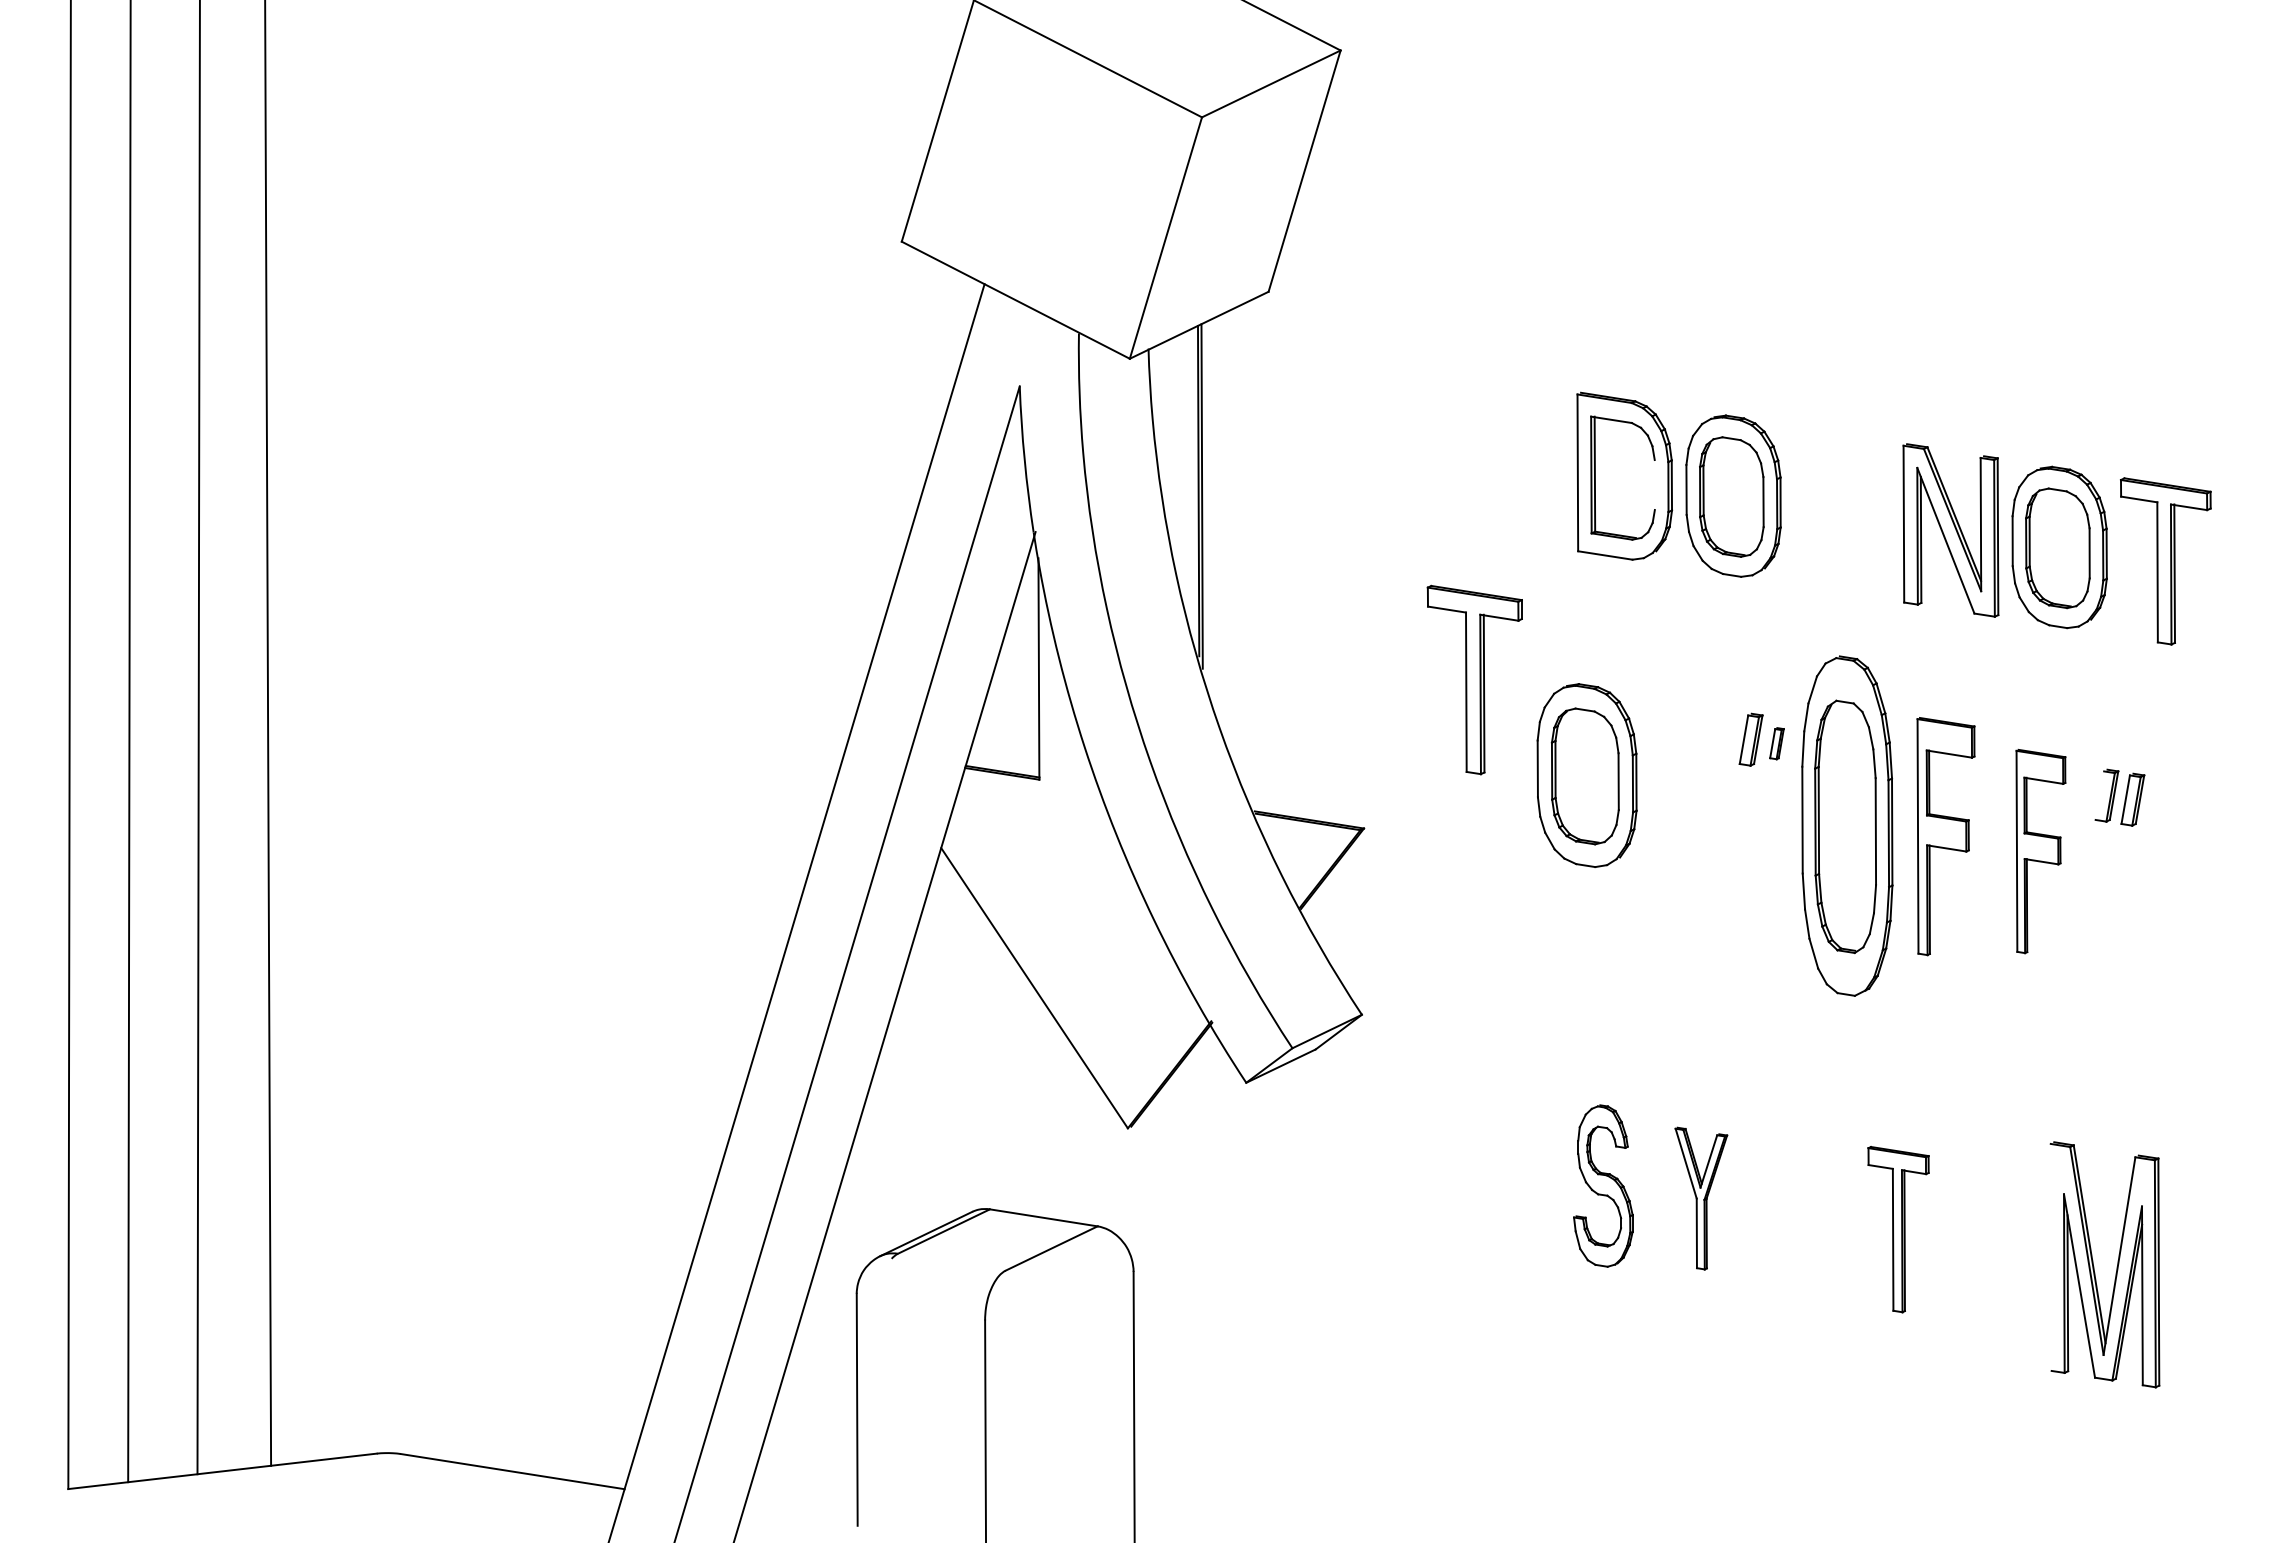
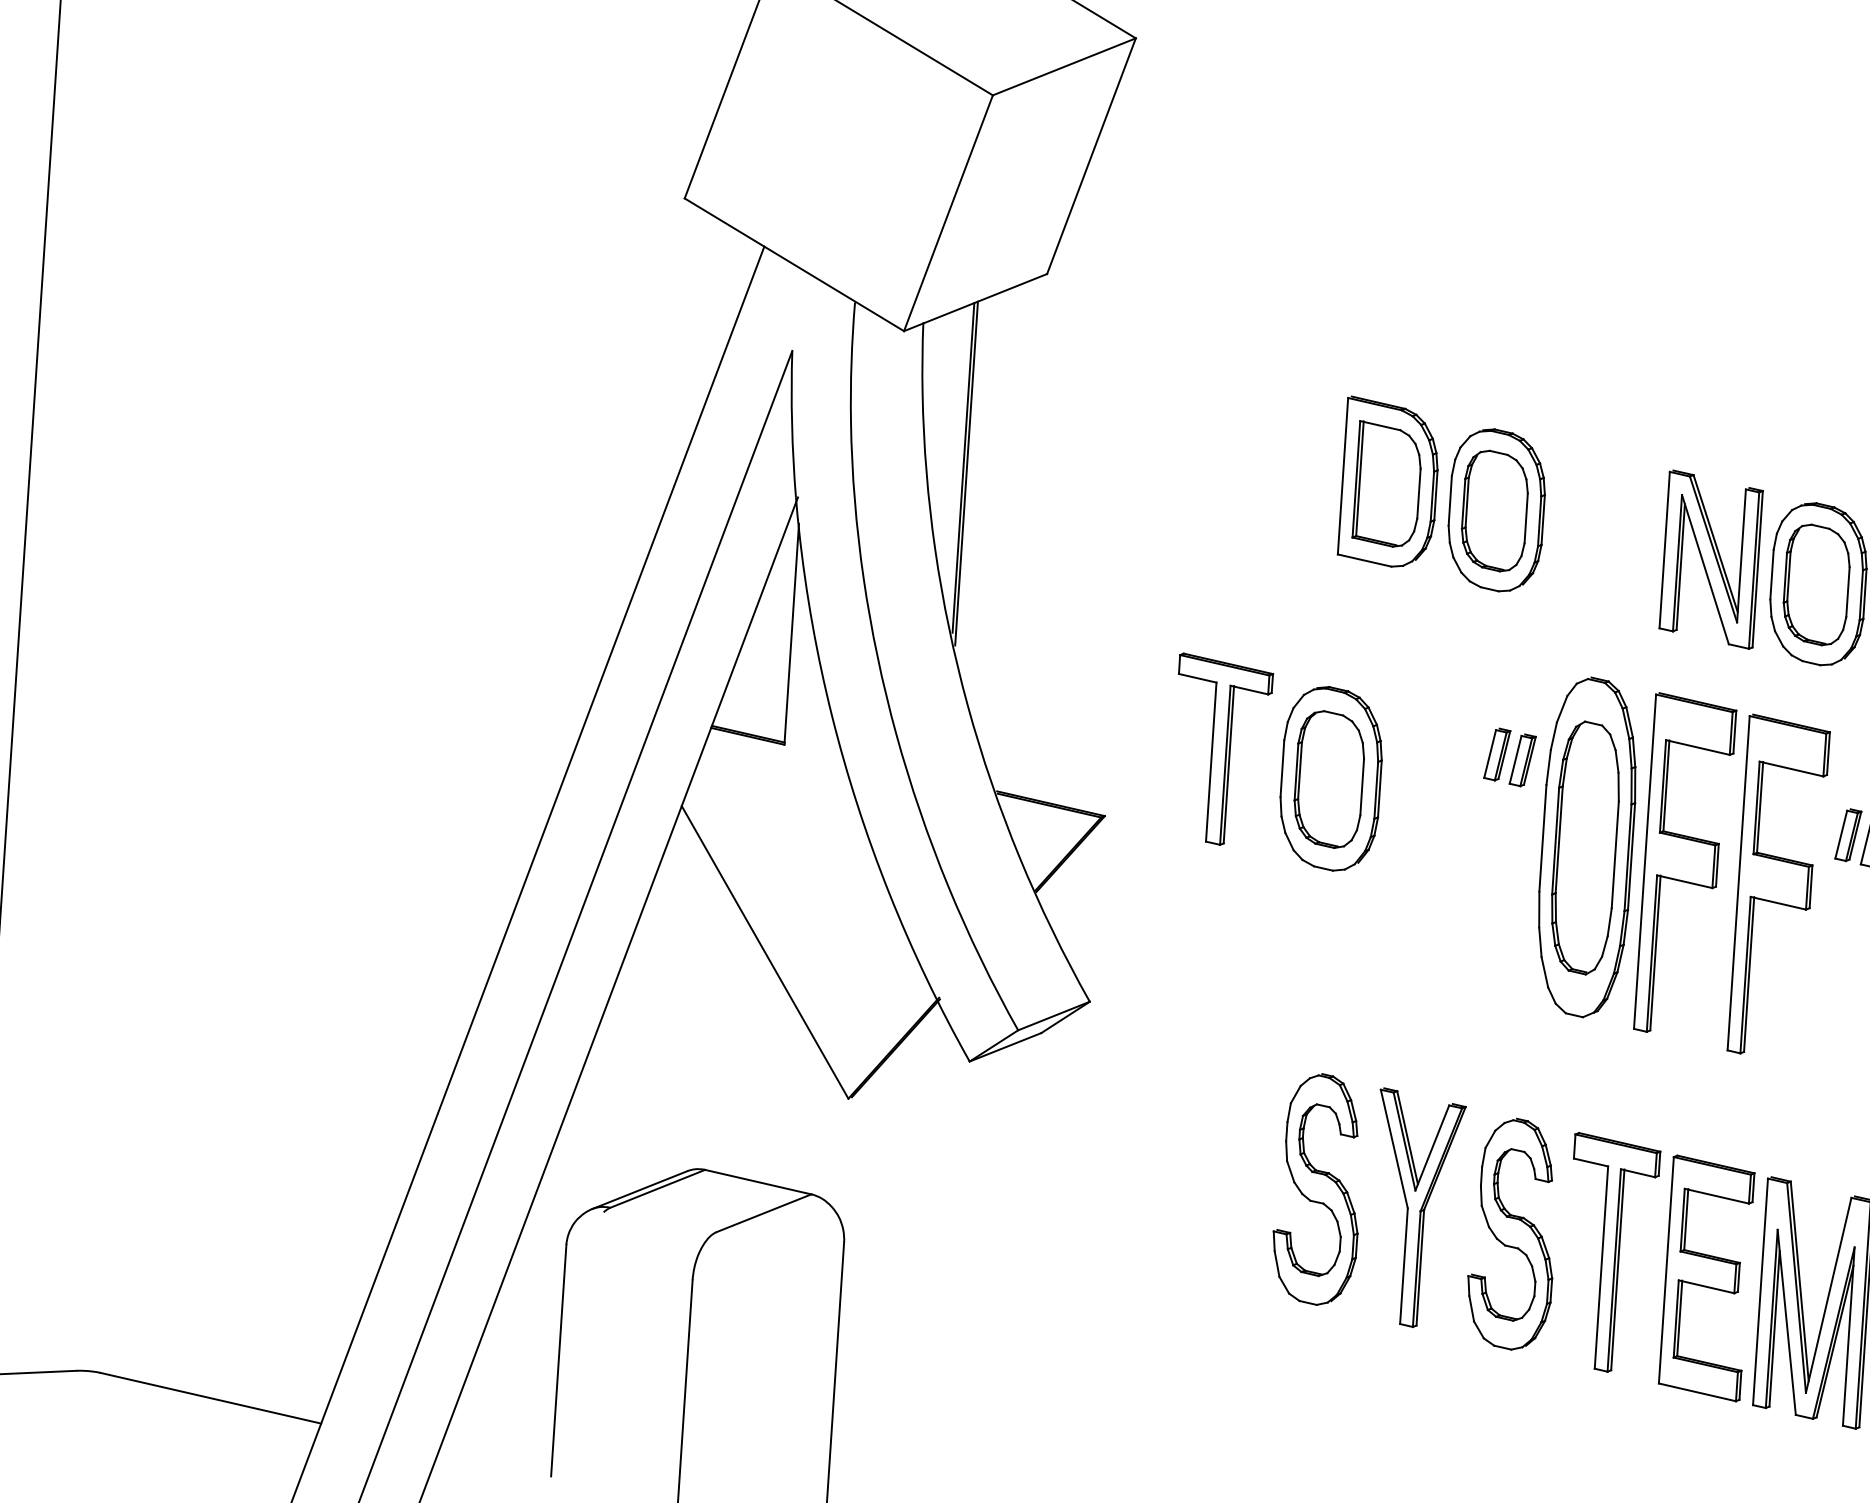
line: (1654, 485) -> (1418, 494), added
part: (1474, 679) -> (1220, 749), moved
part: (1776, 743) -> (1522, 760), size x1.67
line: (2099, 795) -> (1840, 834), added
part: (1945, 836) -> (1684, 864), size x1.43
part: (2040, 851) -> (1778, 886), size x1.67
part: (1603, 1185) -> (1318, 1188), size x1.43
part: (1701, 1198) -> (1415, 1208), size x1.67
part: (1800, 1216) -> (1513, 1233), added
part: (1898, 1229) -> (1610, 1253), size x1.43
part: (1996, 1247) -> (1706, 1278), added
line: (2050, 1256) -> (1759, 1290), added

